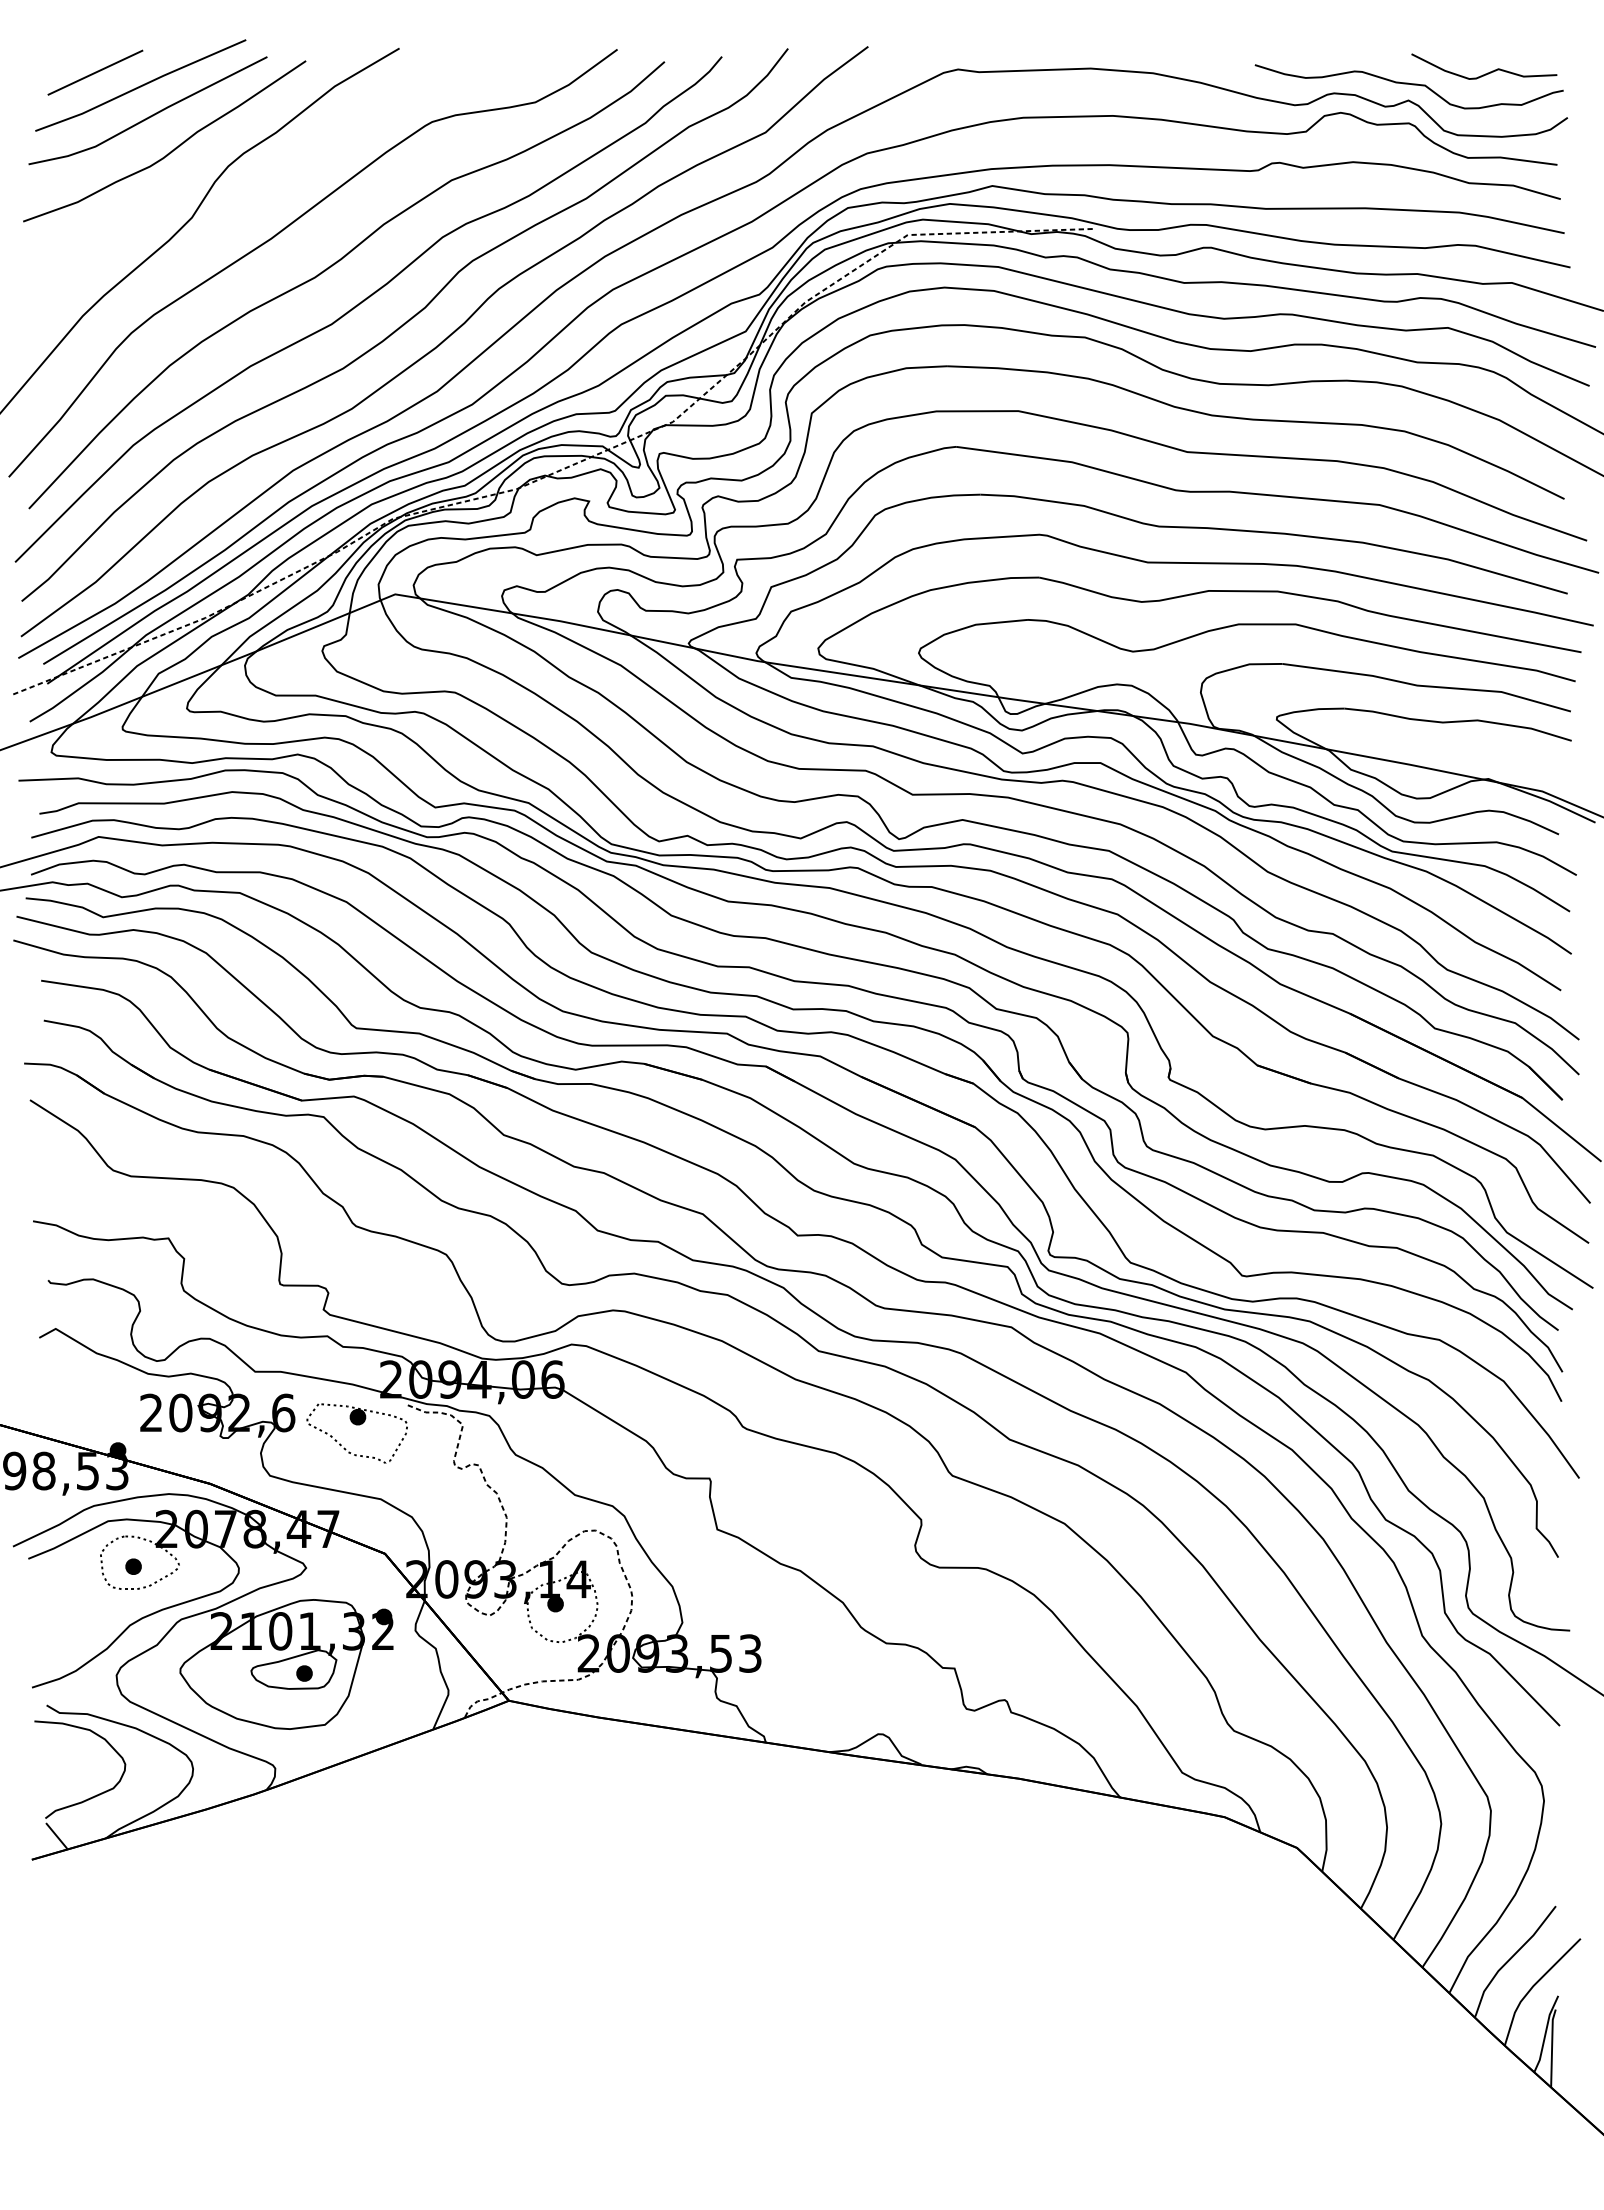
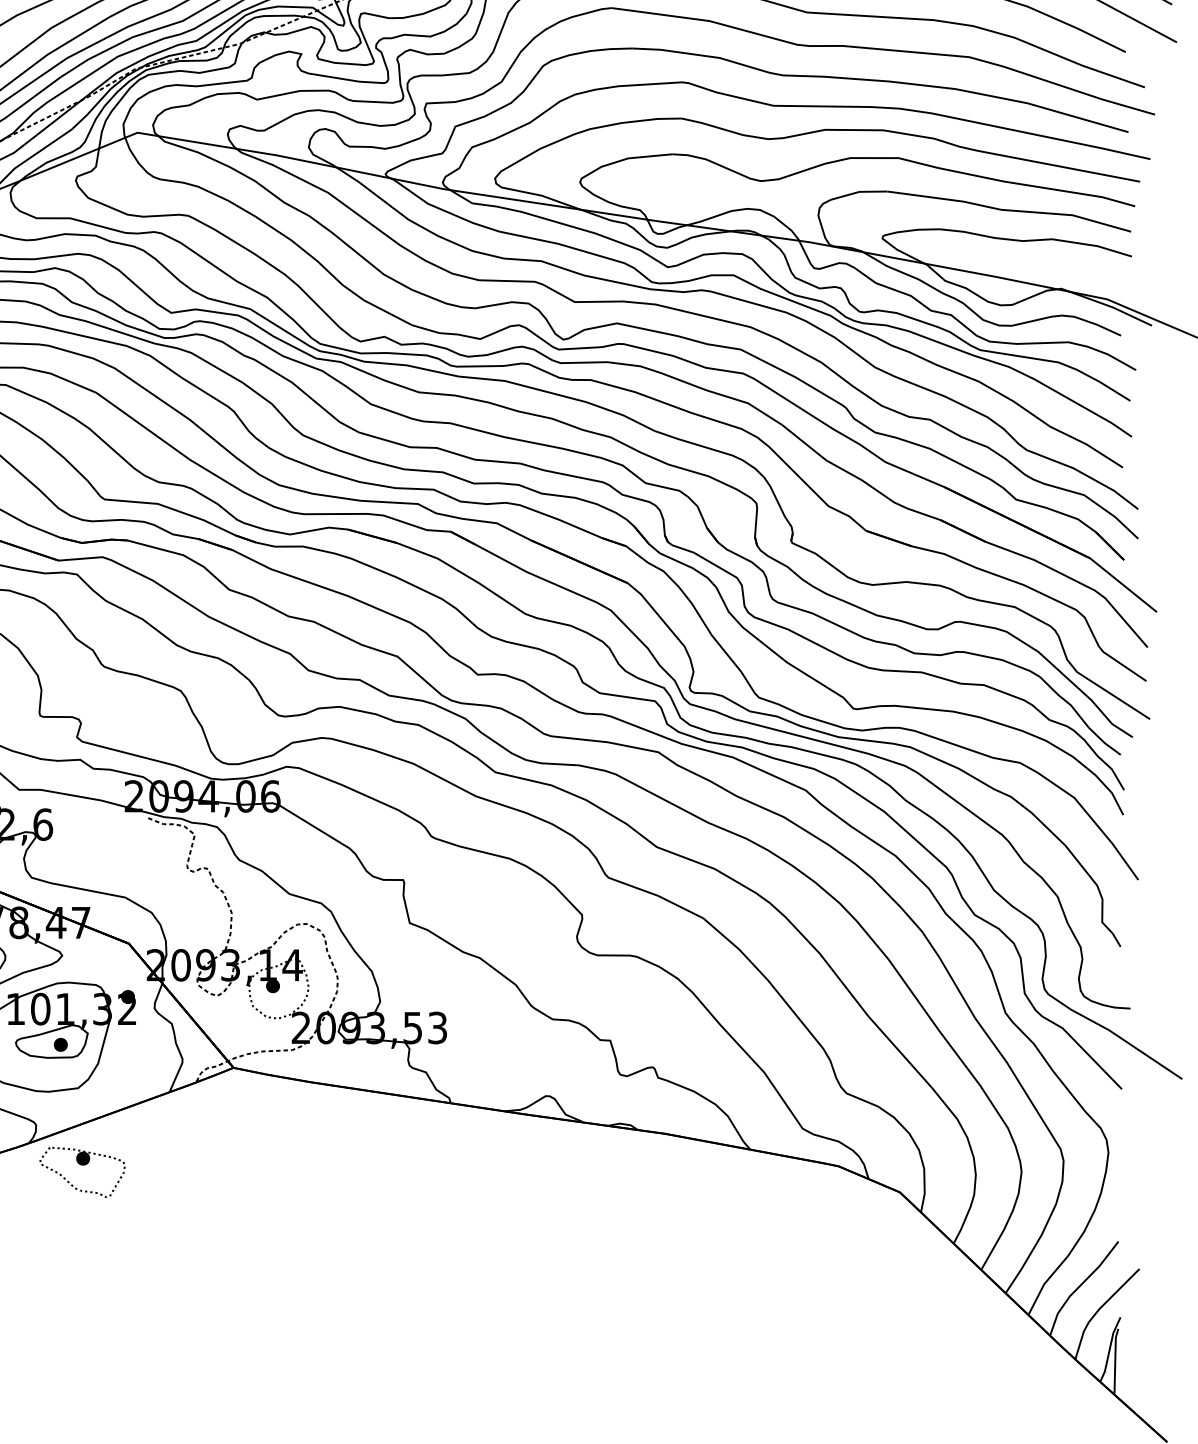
part: (356, 1425) -> (81, 1165), moved

